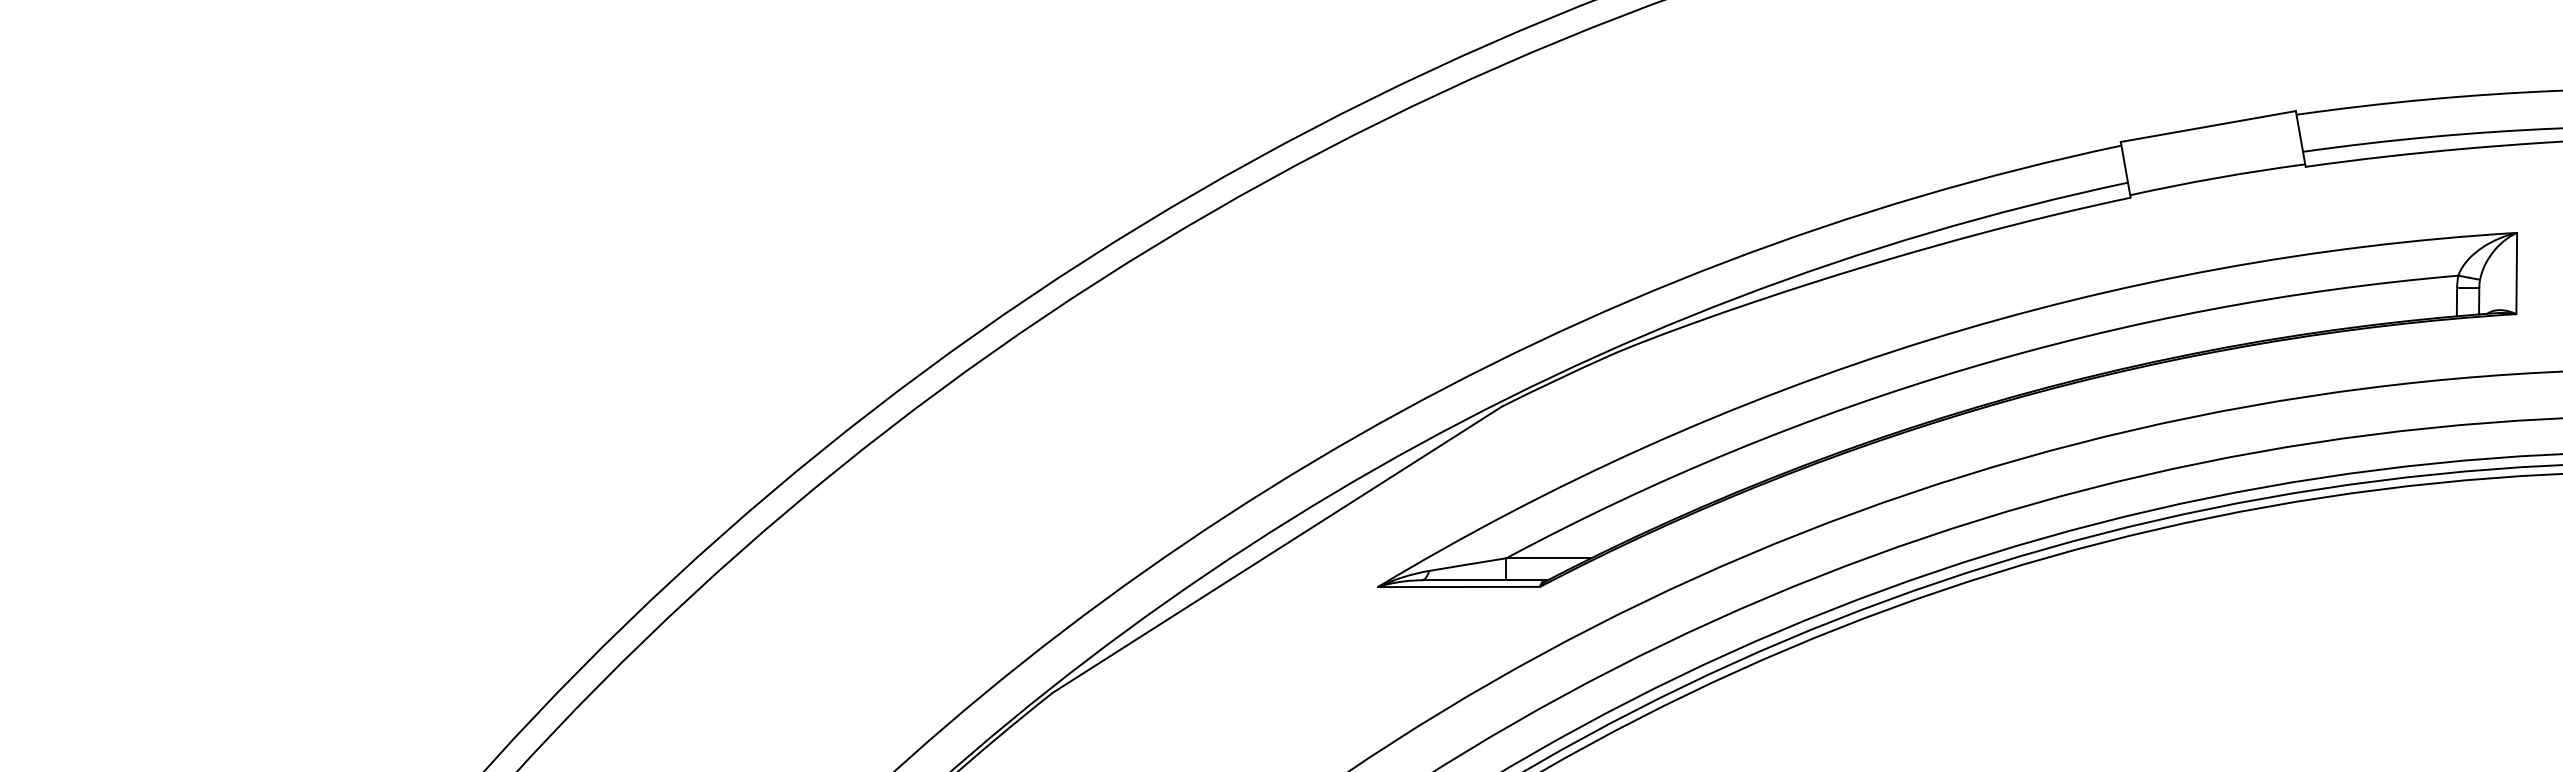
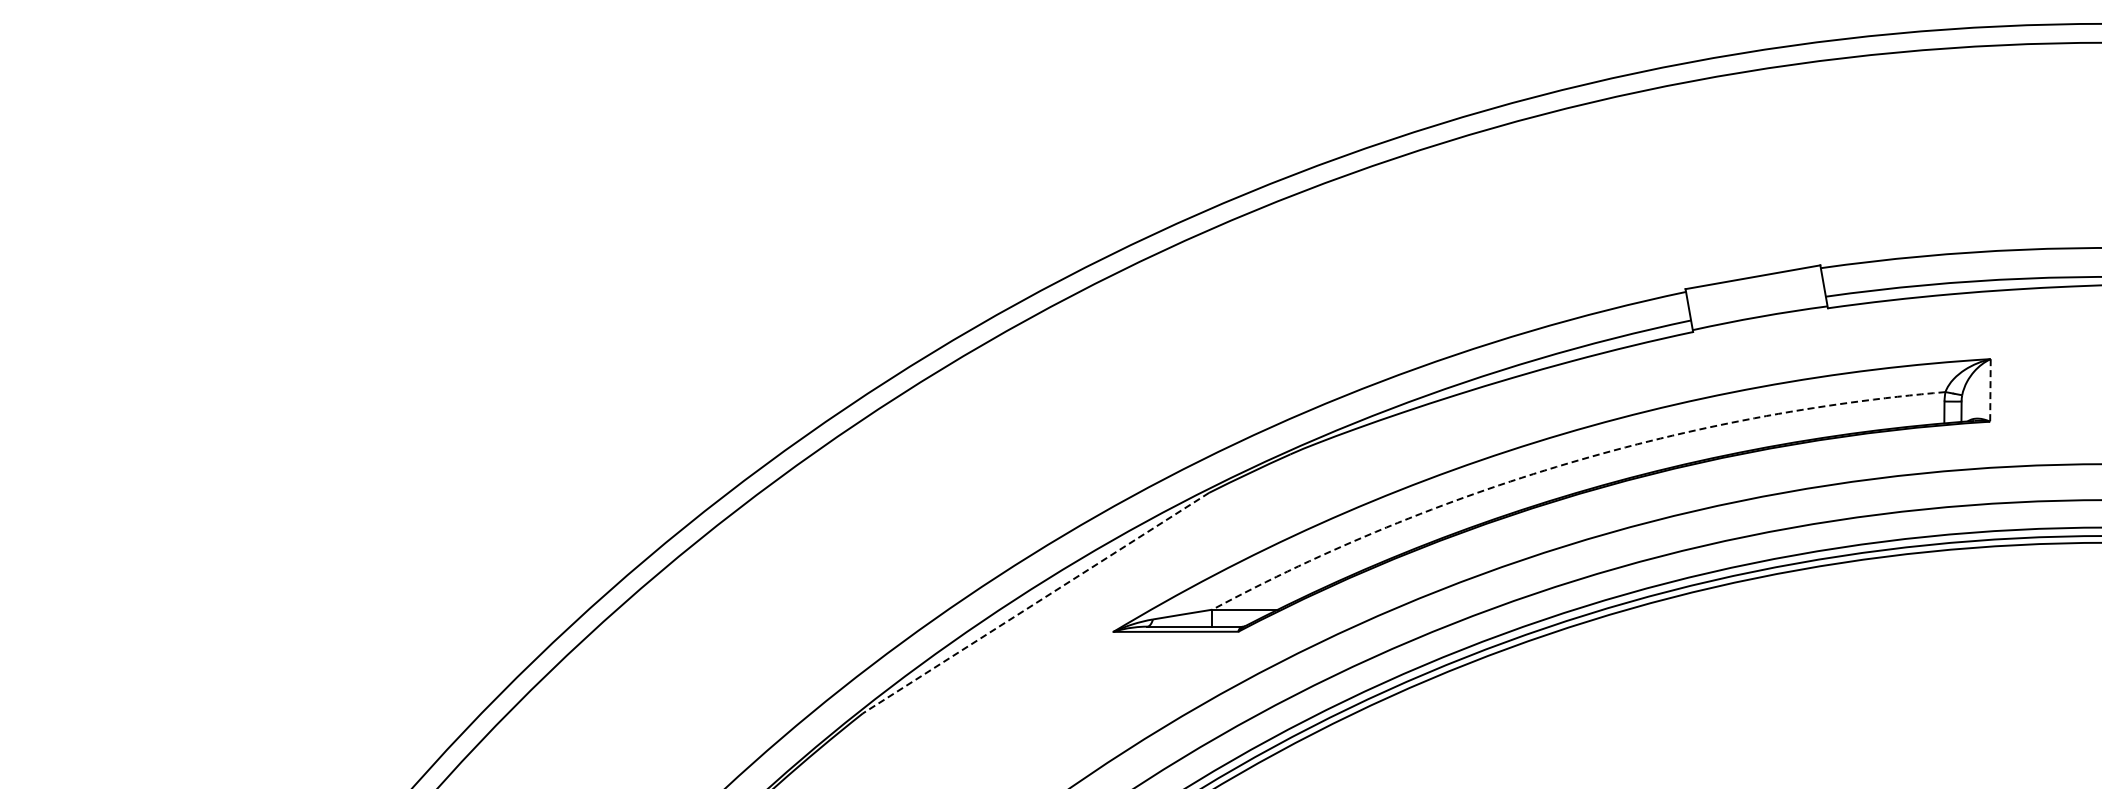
line: (2516, 273) -> (1990, 390), solid -> dashed
arc: (1967, 368) -> (1567, 463), solid -> dashed
line: (1276, 550) -> (1035, 603), solid -> dashed

